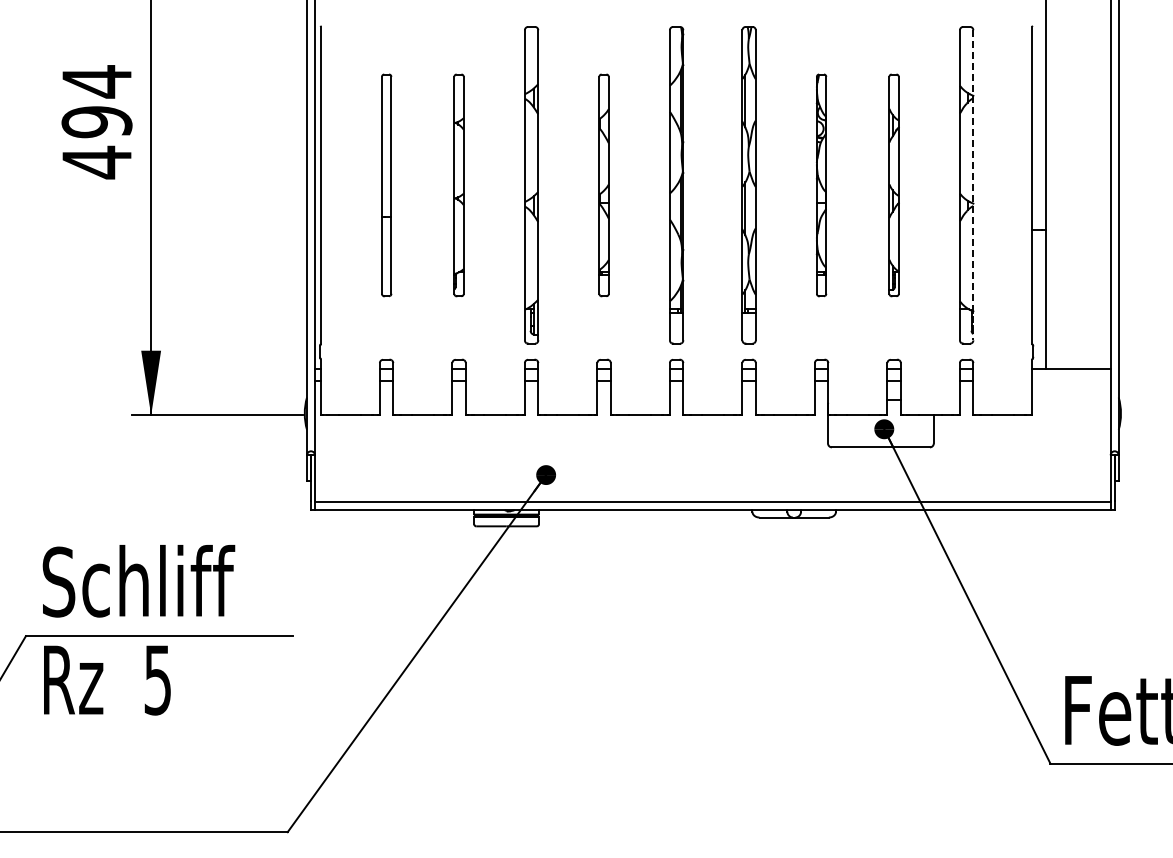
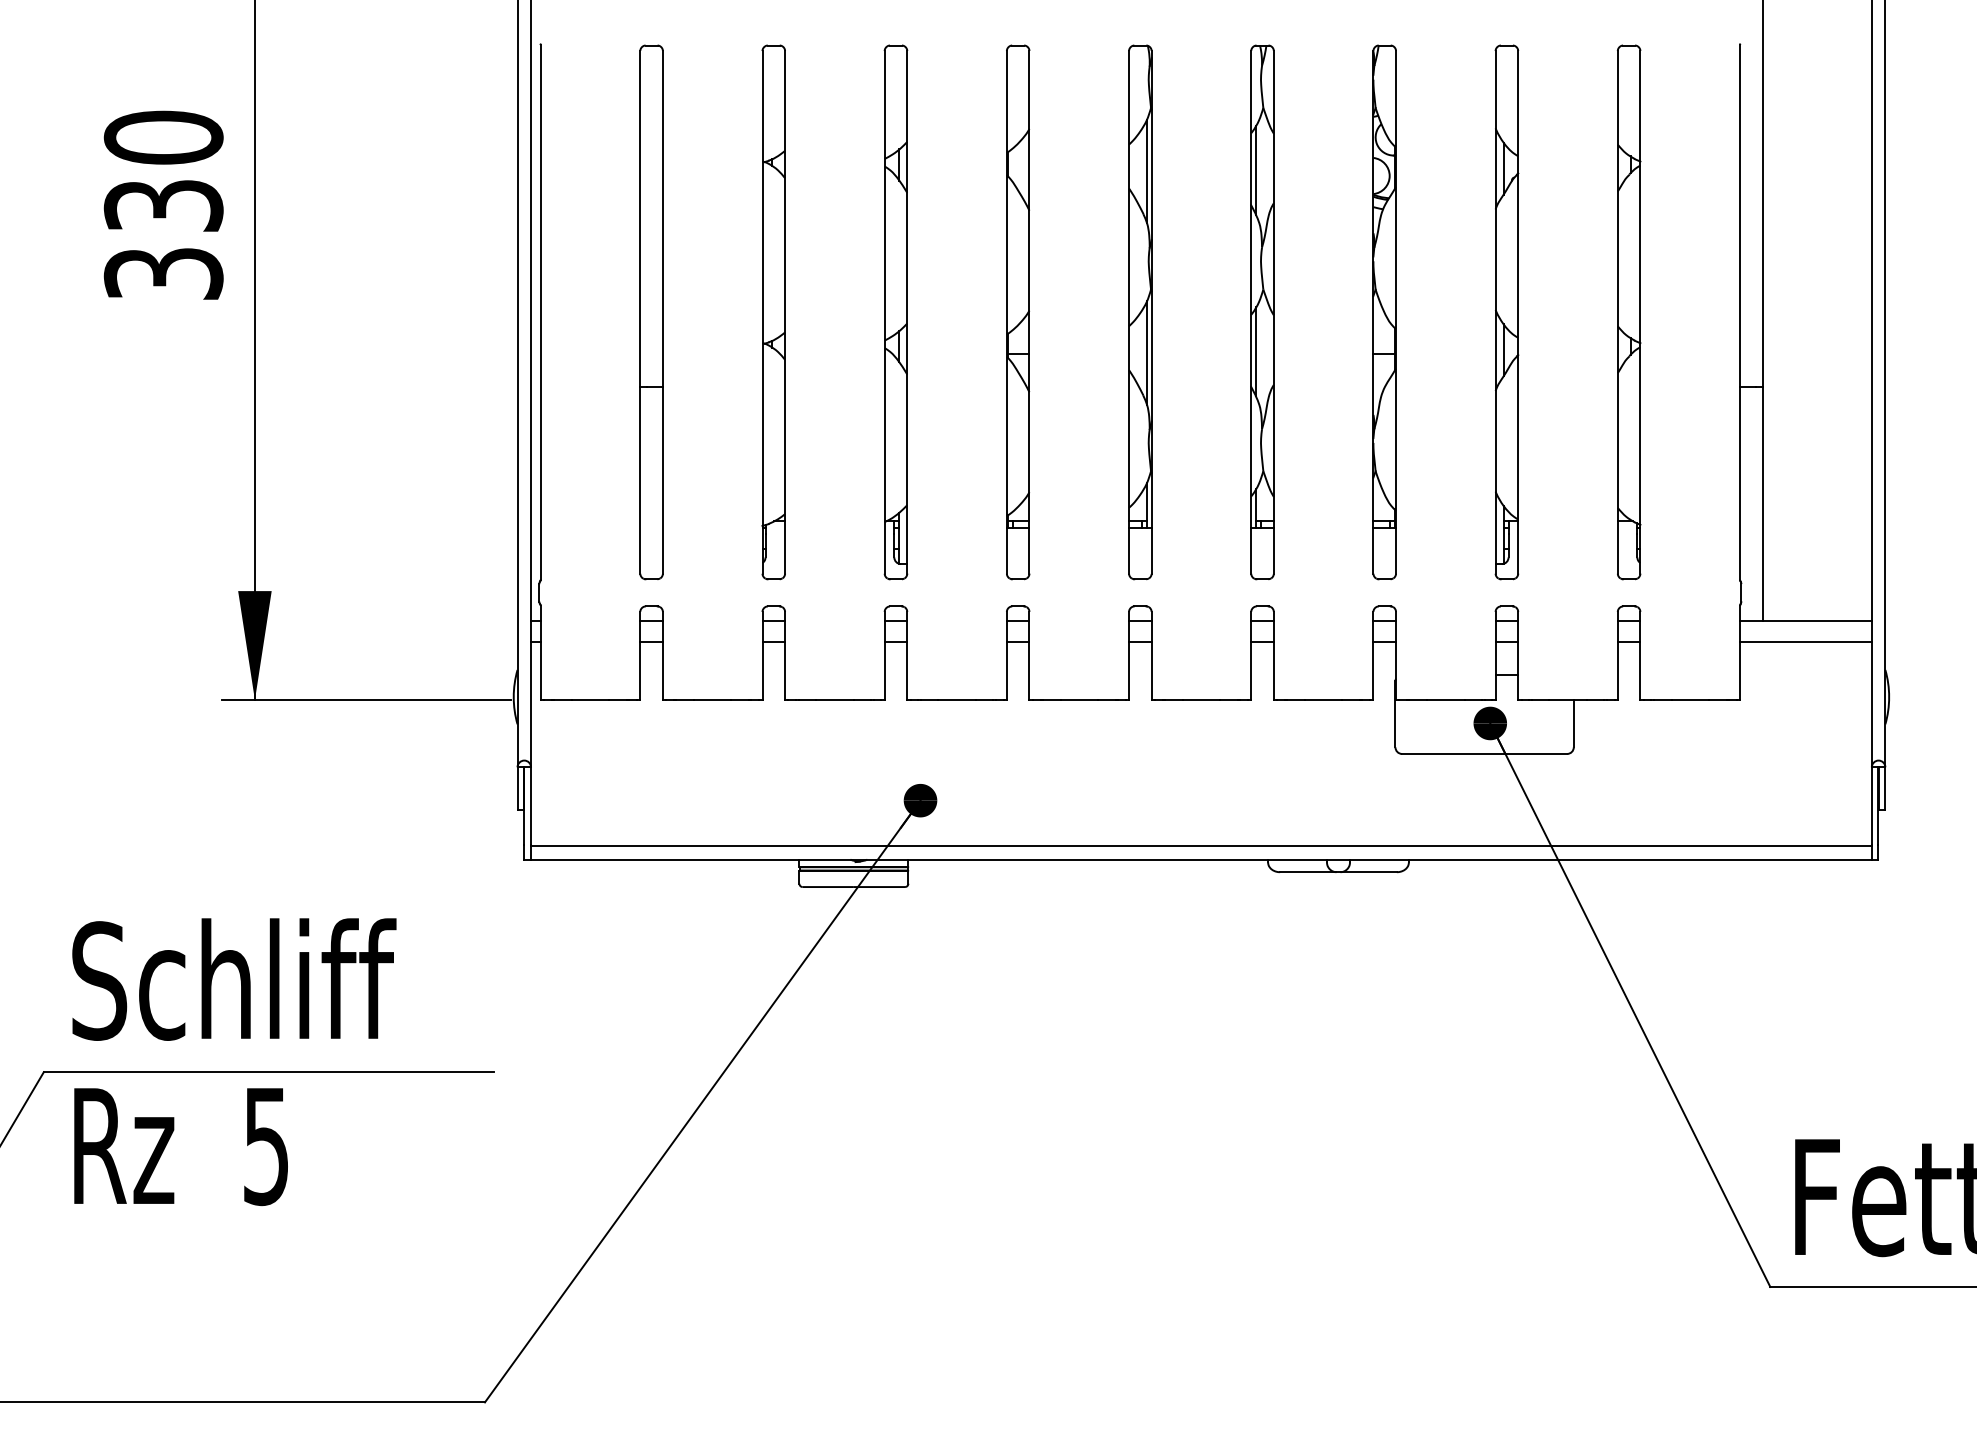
text: (96, 122) -> (162, 206), 494 -> 330
part: (386, 185) -> (651, 312), size x1.43
part: (458, 185) -> (772, 312), size x1.43
part: (603, 185) -> (1017, 312), size x1.43
part: (821, 185) -> (1384, 312), size x1.43
part: (893, 185) -> (1505, 312), size x1.43
line: (973, 185) -> (1640, 312), dashed -> solid
line: (1071, 380) -> (1805, 641), added

